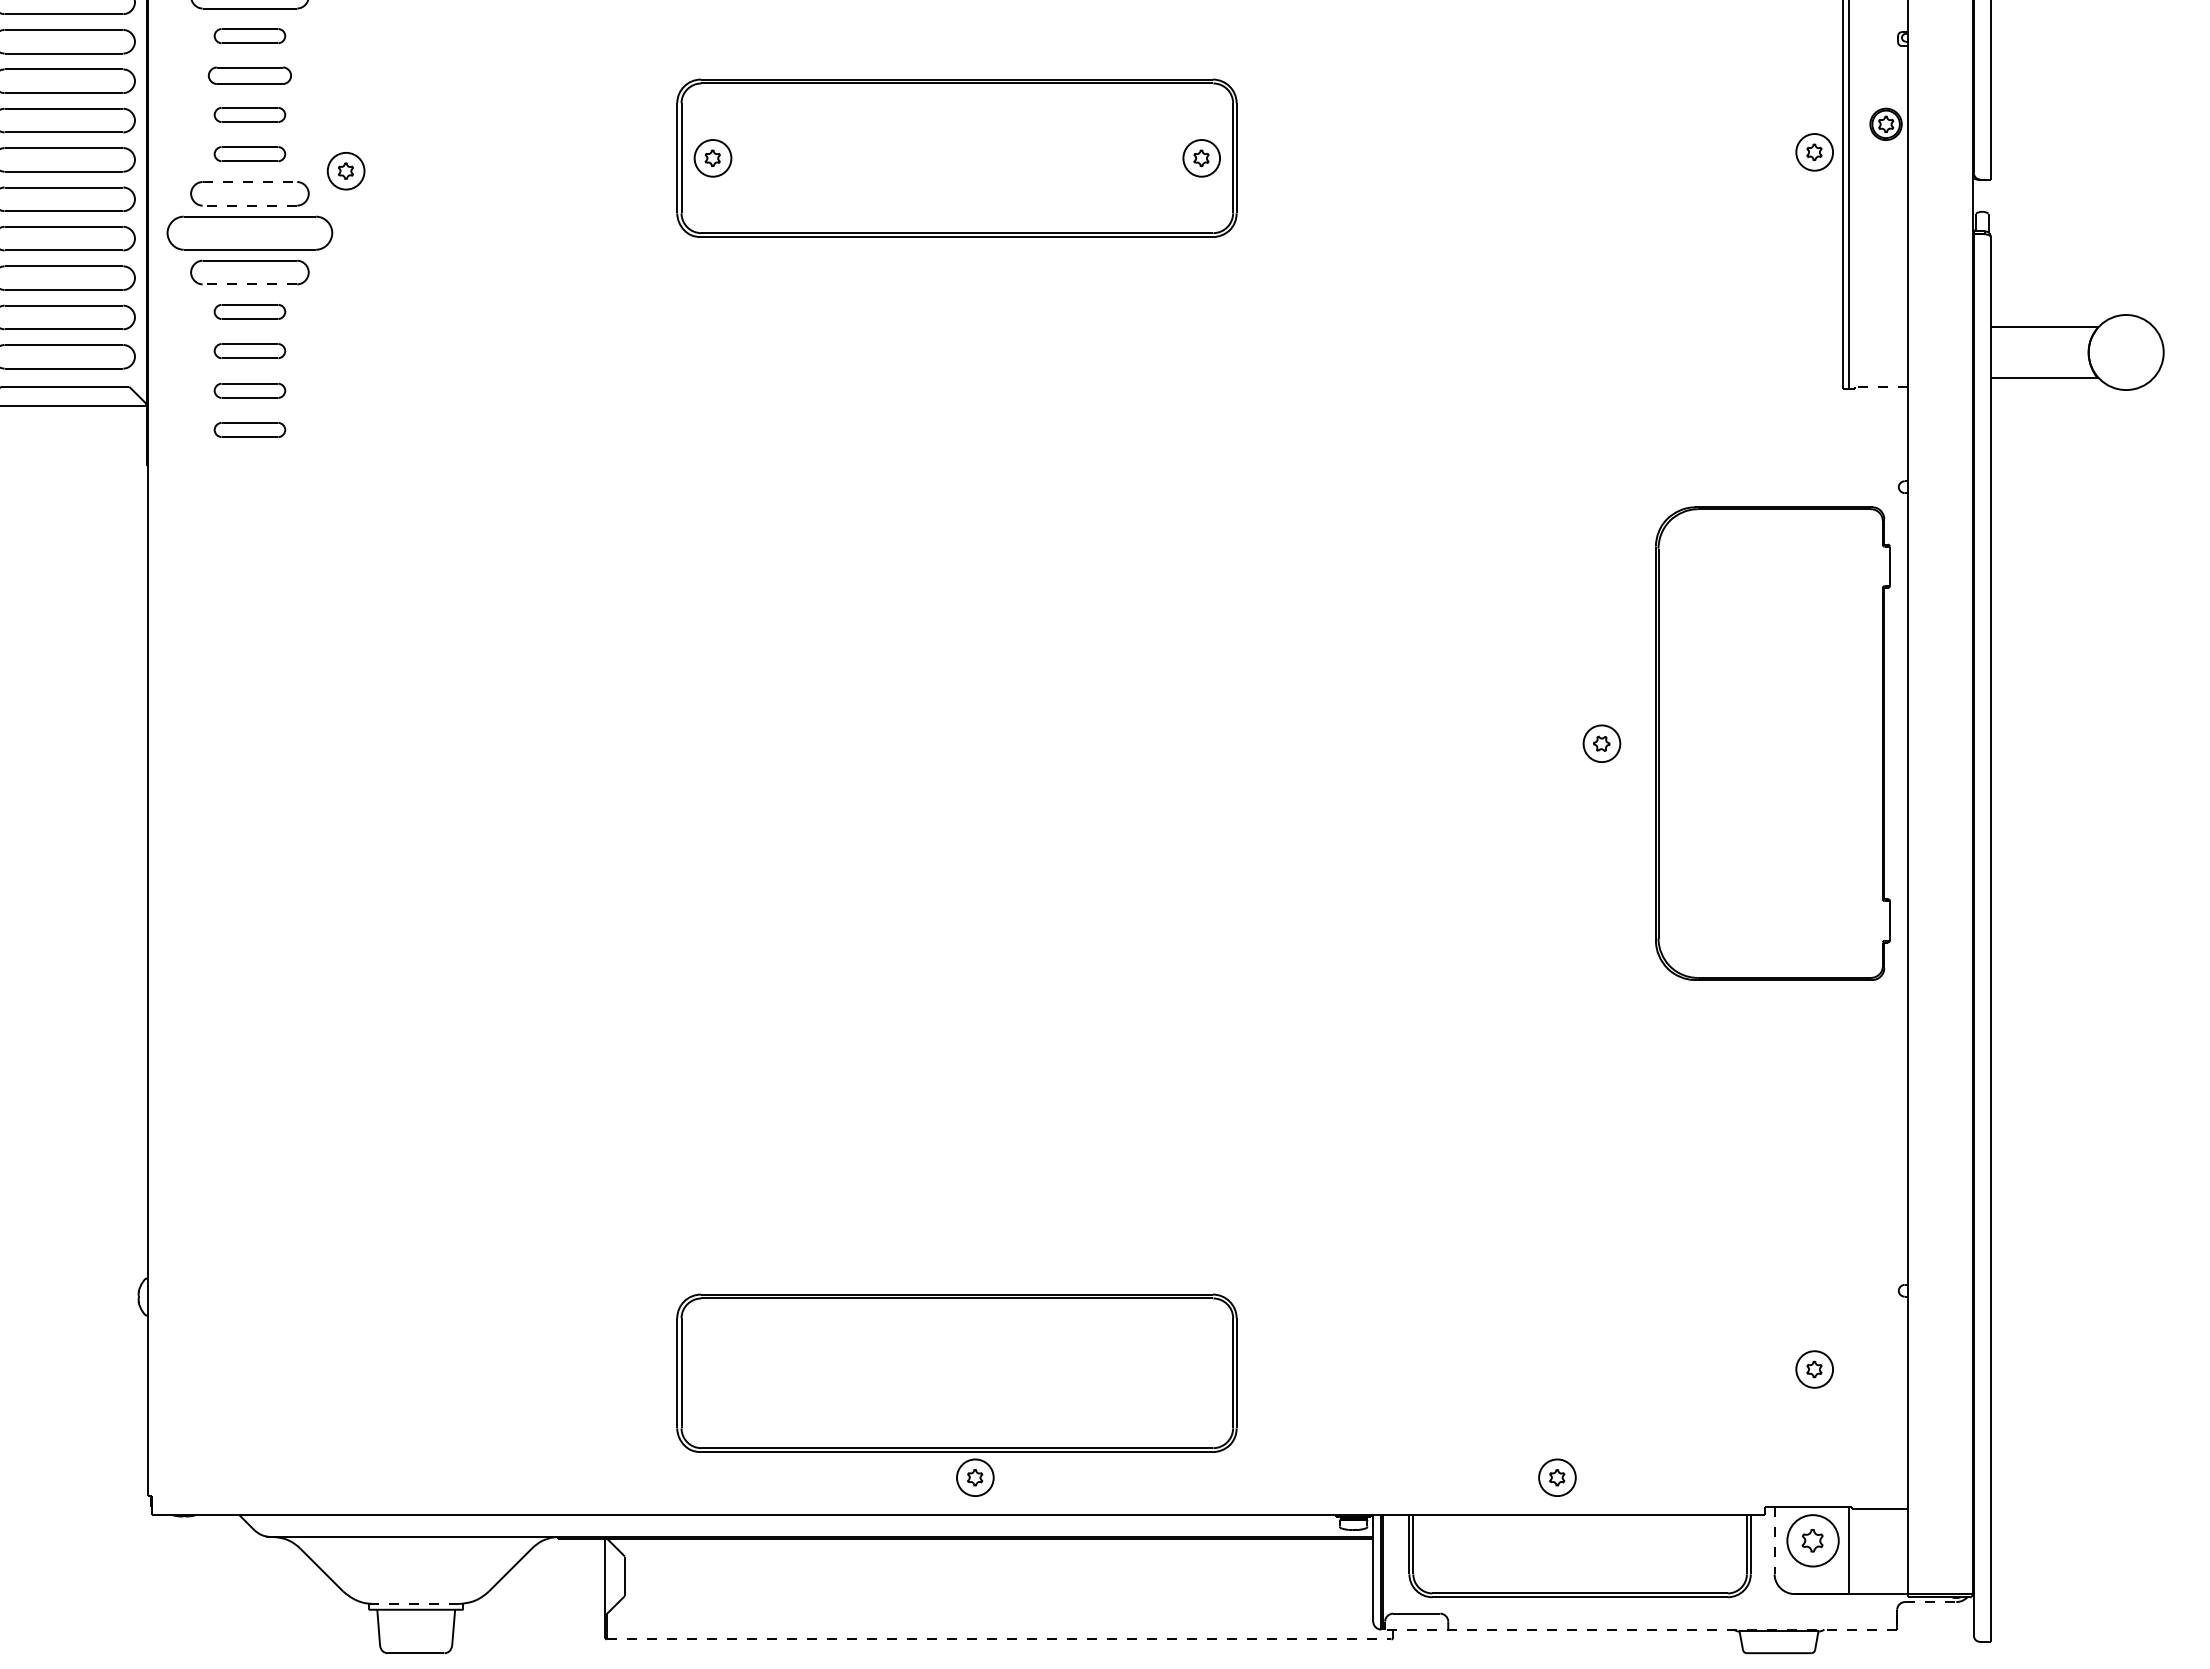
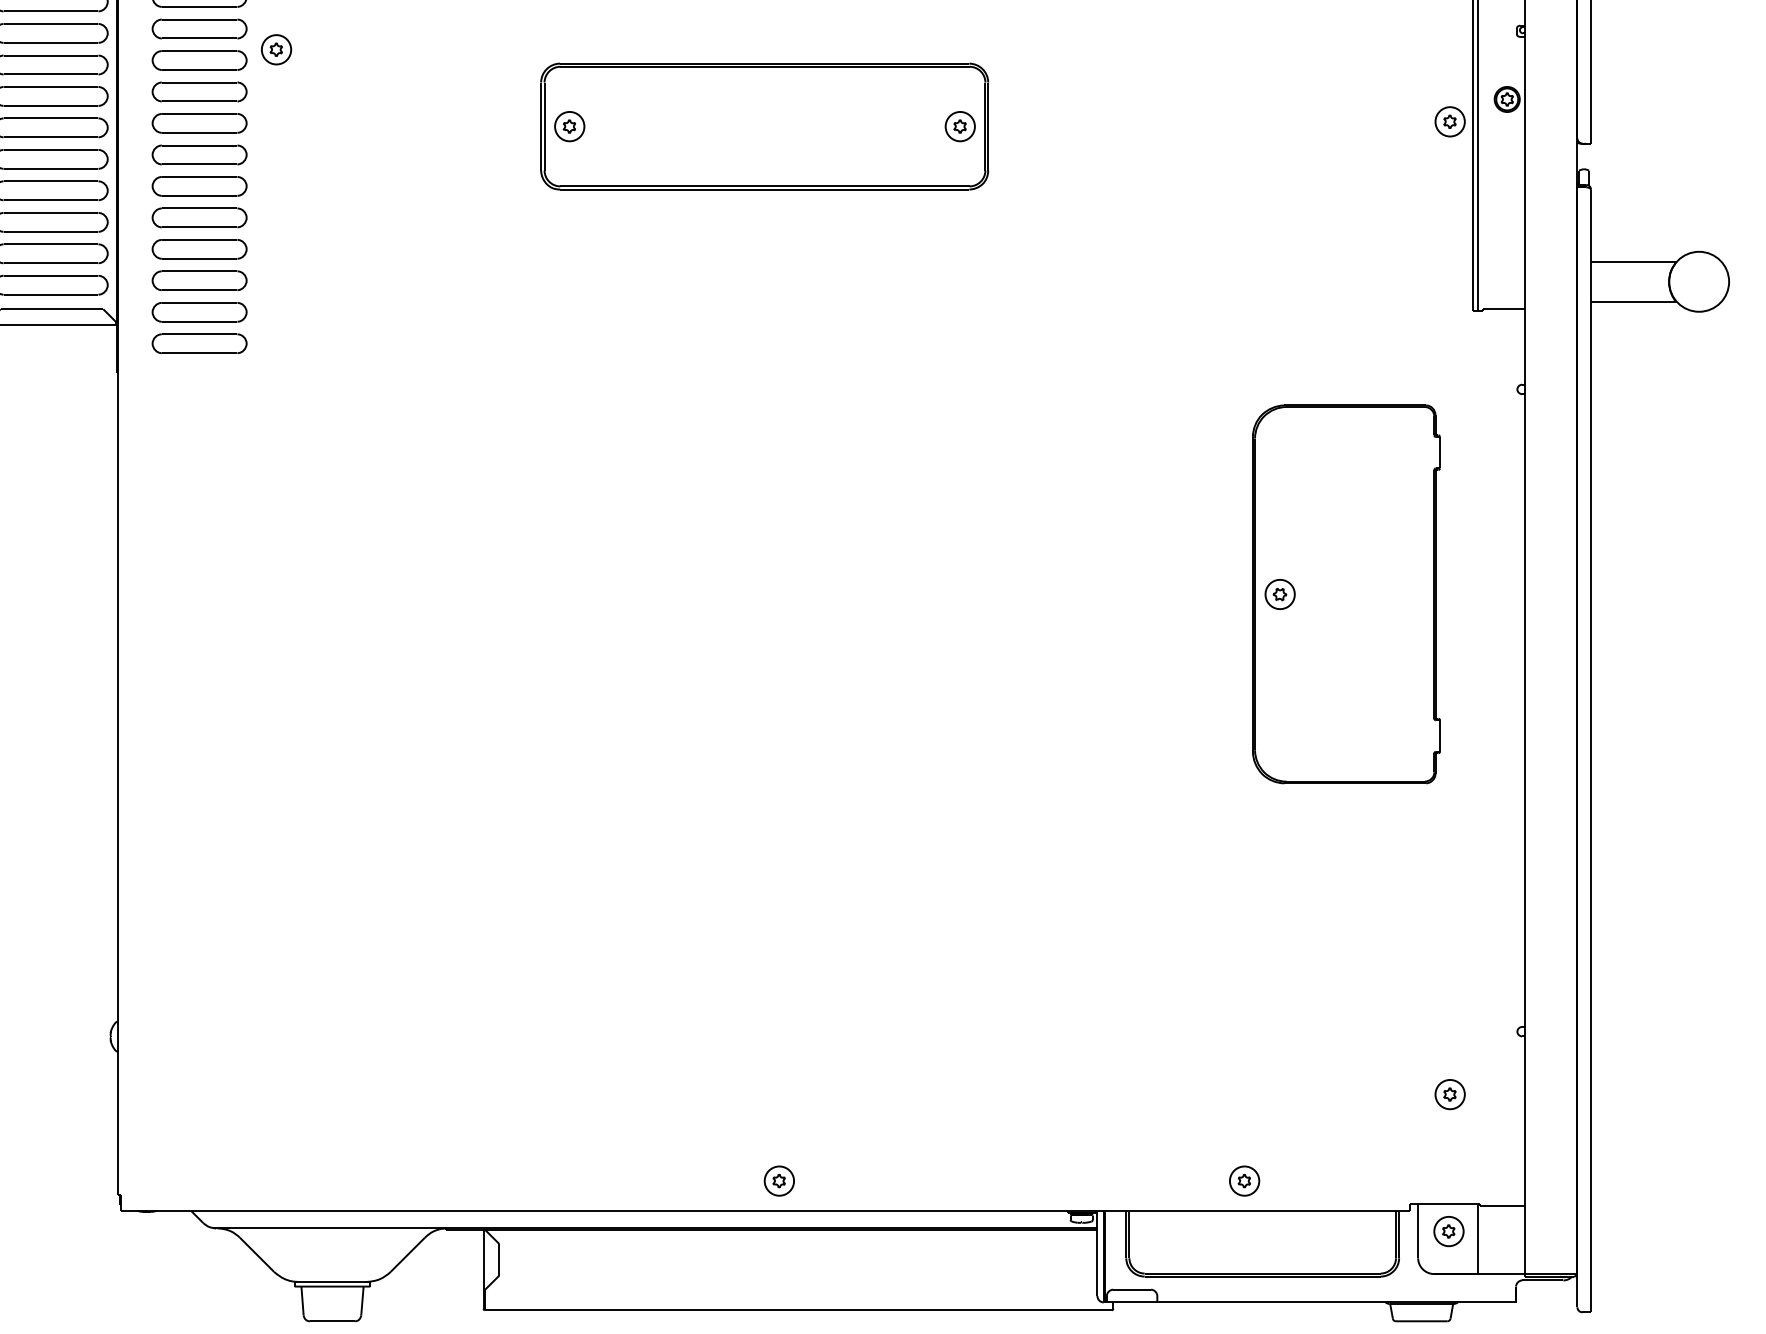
part: (249, 35) -> (199, 28), size x1.67
part: (249, 75) -> (199, 60), size x1.43
part: (249, 114) -> (199, 91), size x1.67
part: (249, 153) -> (199, 122), size x1.67
part: (345, 171) -> (276, 50), moved
line: (250, 182) -> (200, 145), dashed -> solid
line: (249, 205) -> (199, 164), dashed -> solid
part: (249, 232) -> (199, 185), size x0.71
line: (249, 284) -> (199, 227), dashed -> solid
part: (249, 311) -> (199, 249), size x1.67
part: (249, 350) -> (199, 280), size x1.67
line: (1881, 386) -> (1503, 308), dashed -> solid
part: (249, 390) -> (199, 312), size x1.67
part: (249, 429) -> (199, 343), size x1.67
part: (1772, 743) -> (1346, 594), moved
part: (956, 1372) -> (764, 1096), removed
line: (1774, 1540) -> (1418, 1231), dashed -> solid
part: (1813, 1540) -> (1449, 1231), size x0.71
line: (1930, 1602) -> (1542, 1280), dashed -> solid
line: (416, 1603) -> (332, 1281), dashed -> solid
line: (1639, 1629) -> (1310, 1302), dashed -> solid
line: (999, 1639) -> (798, 1310), dashed -> solid

